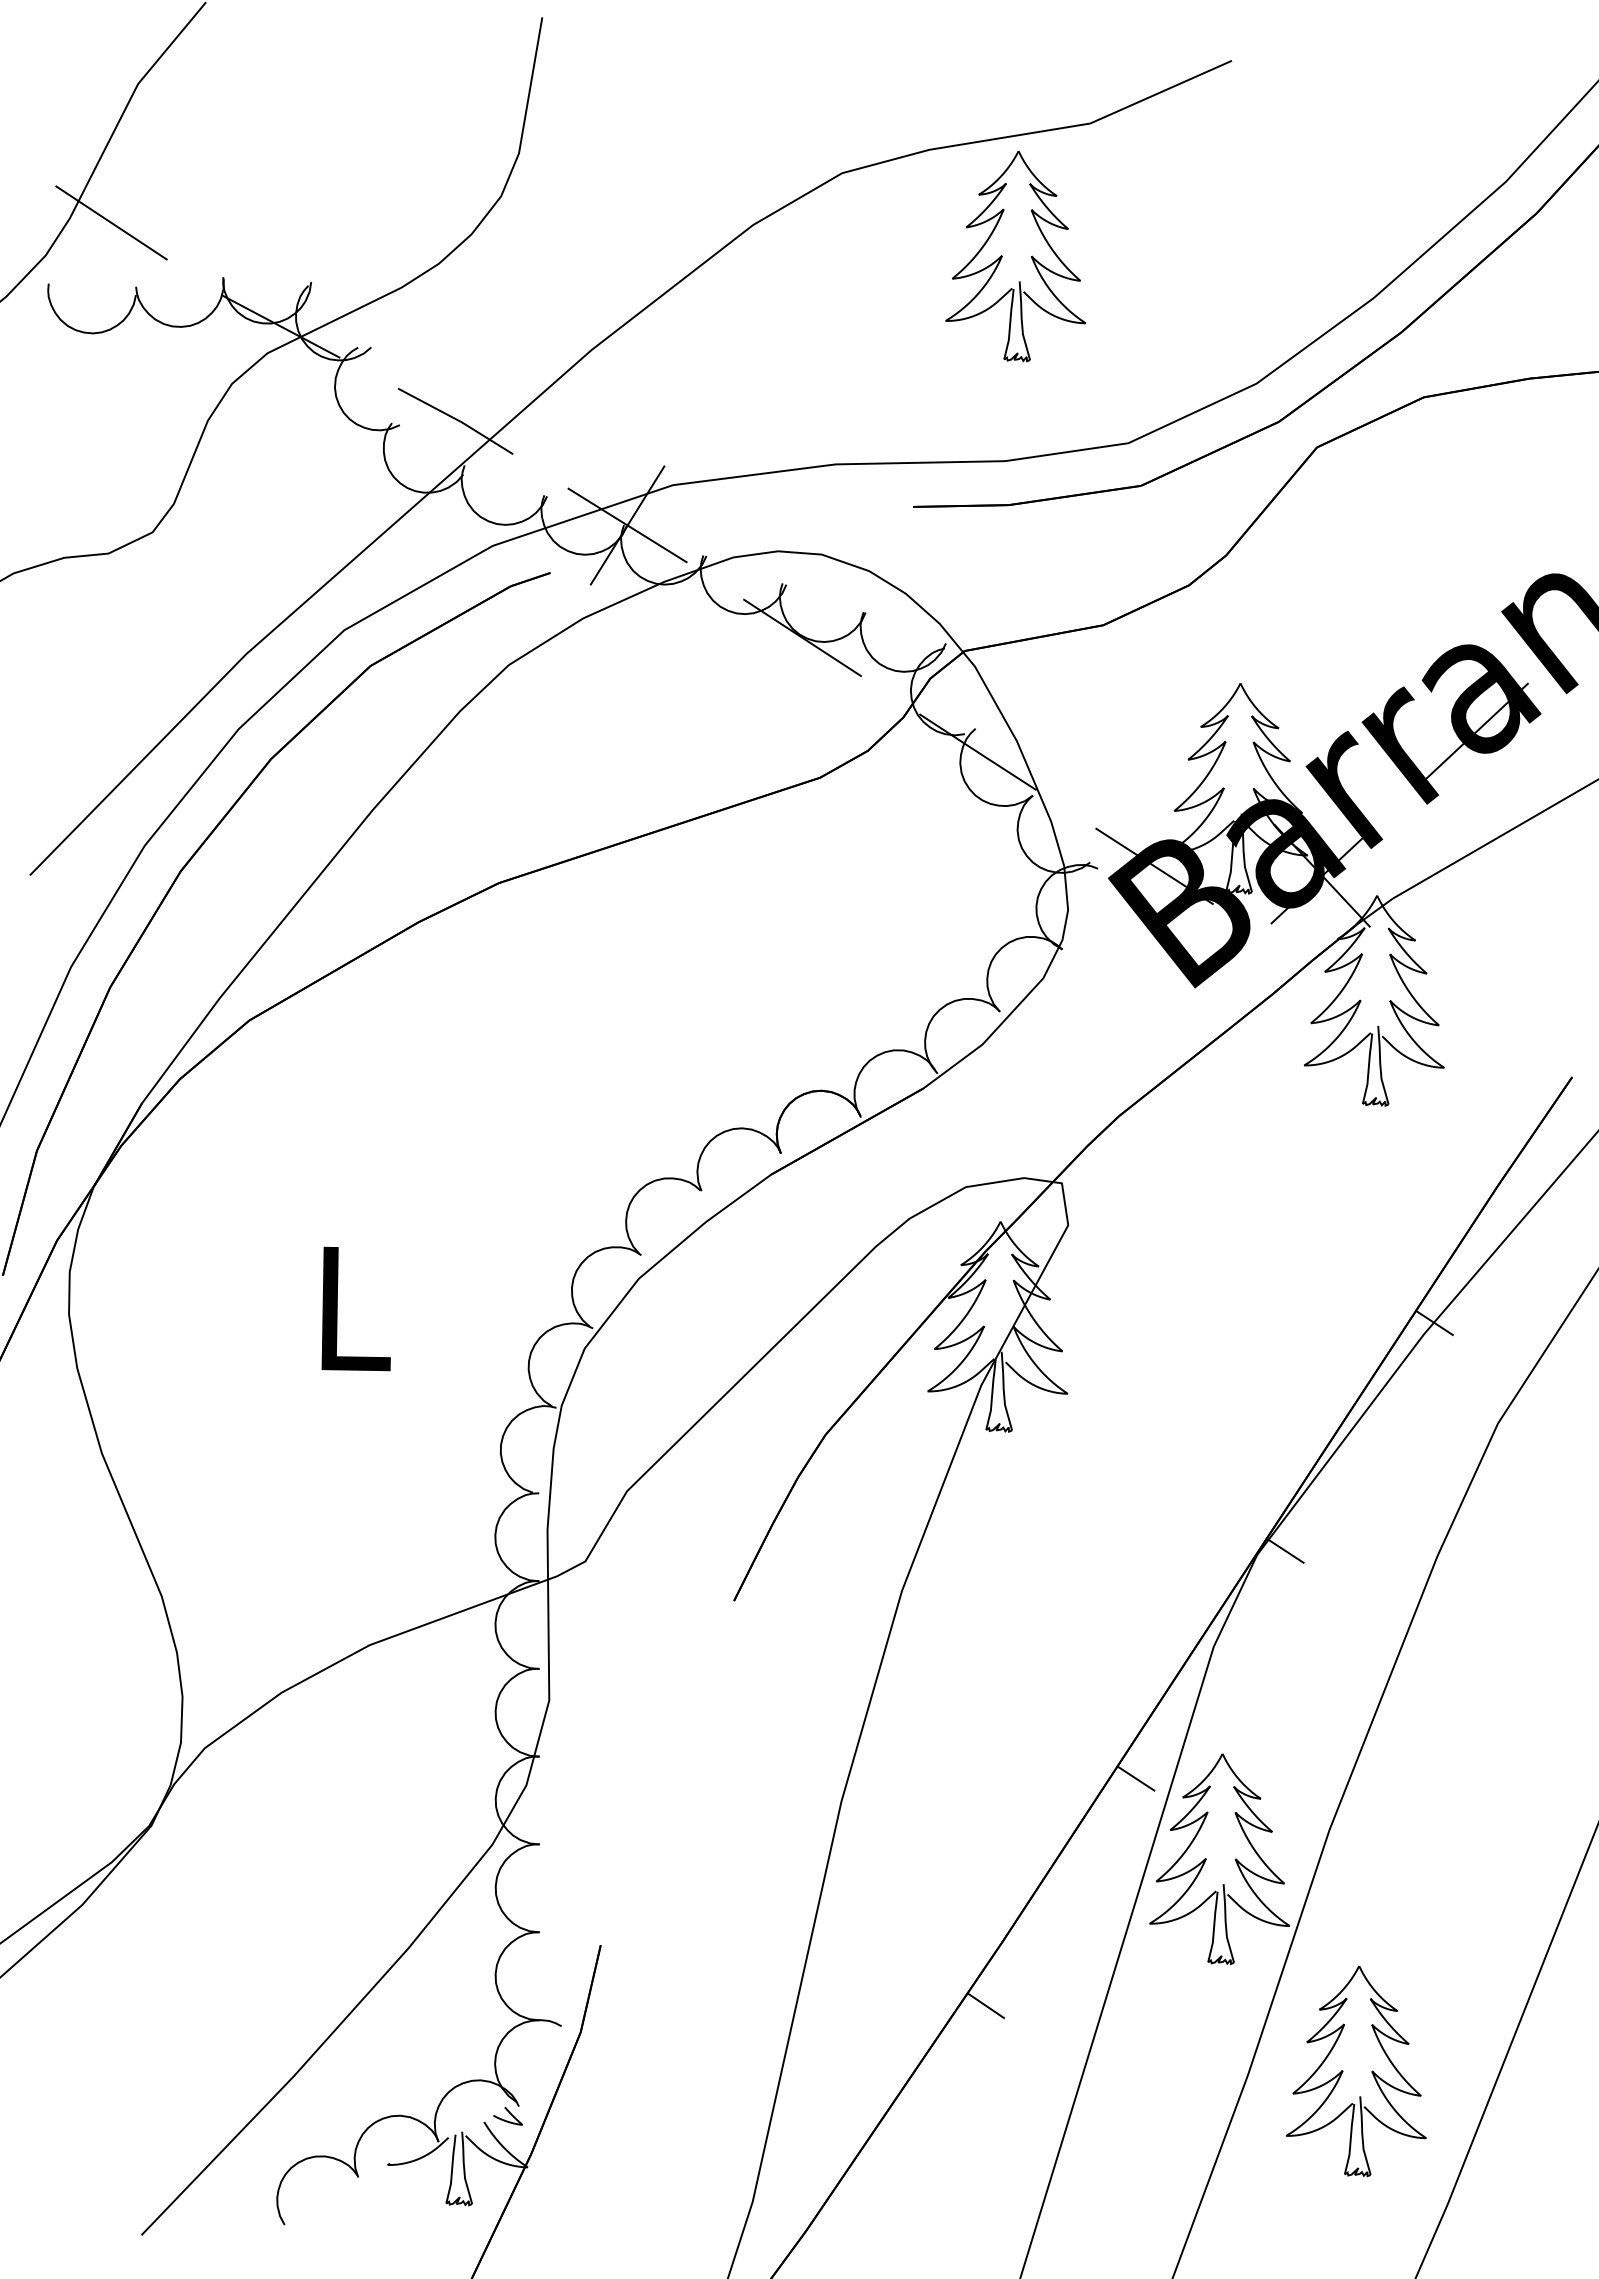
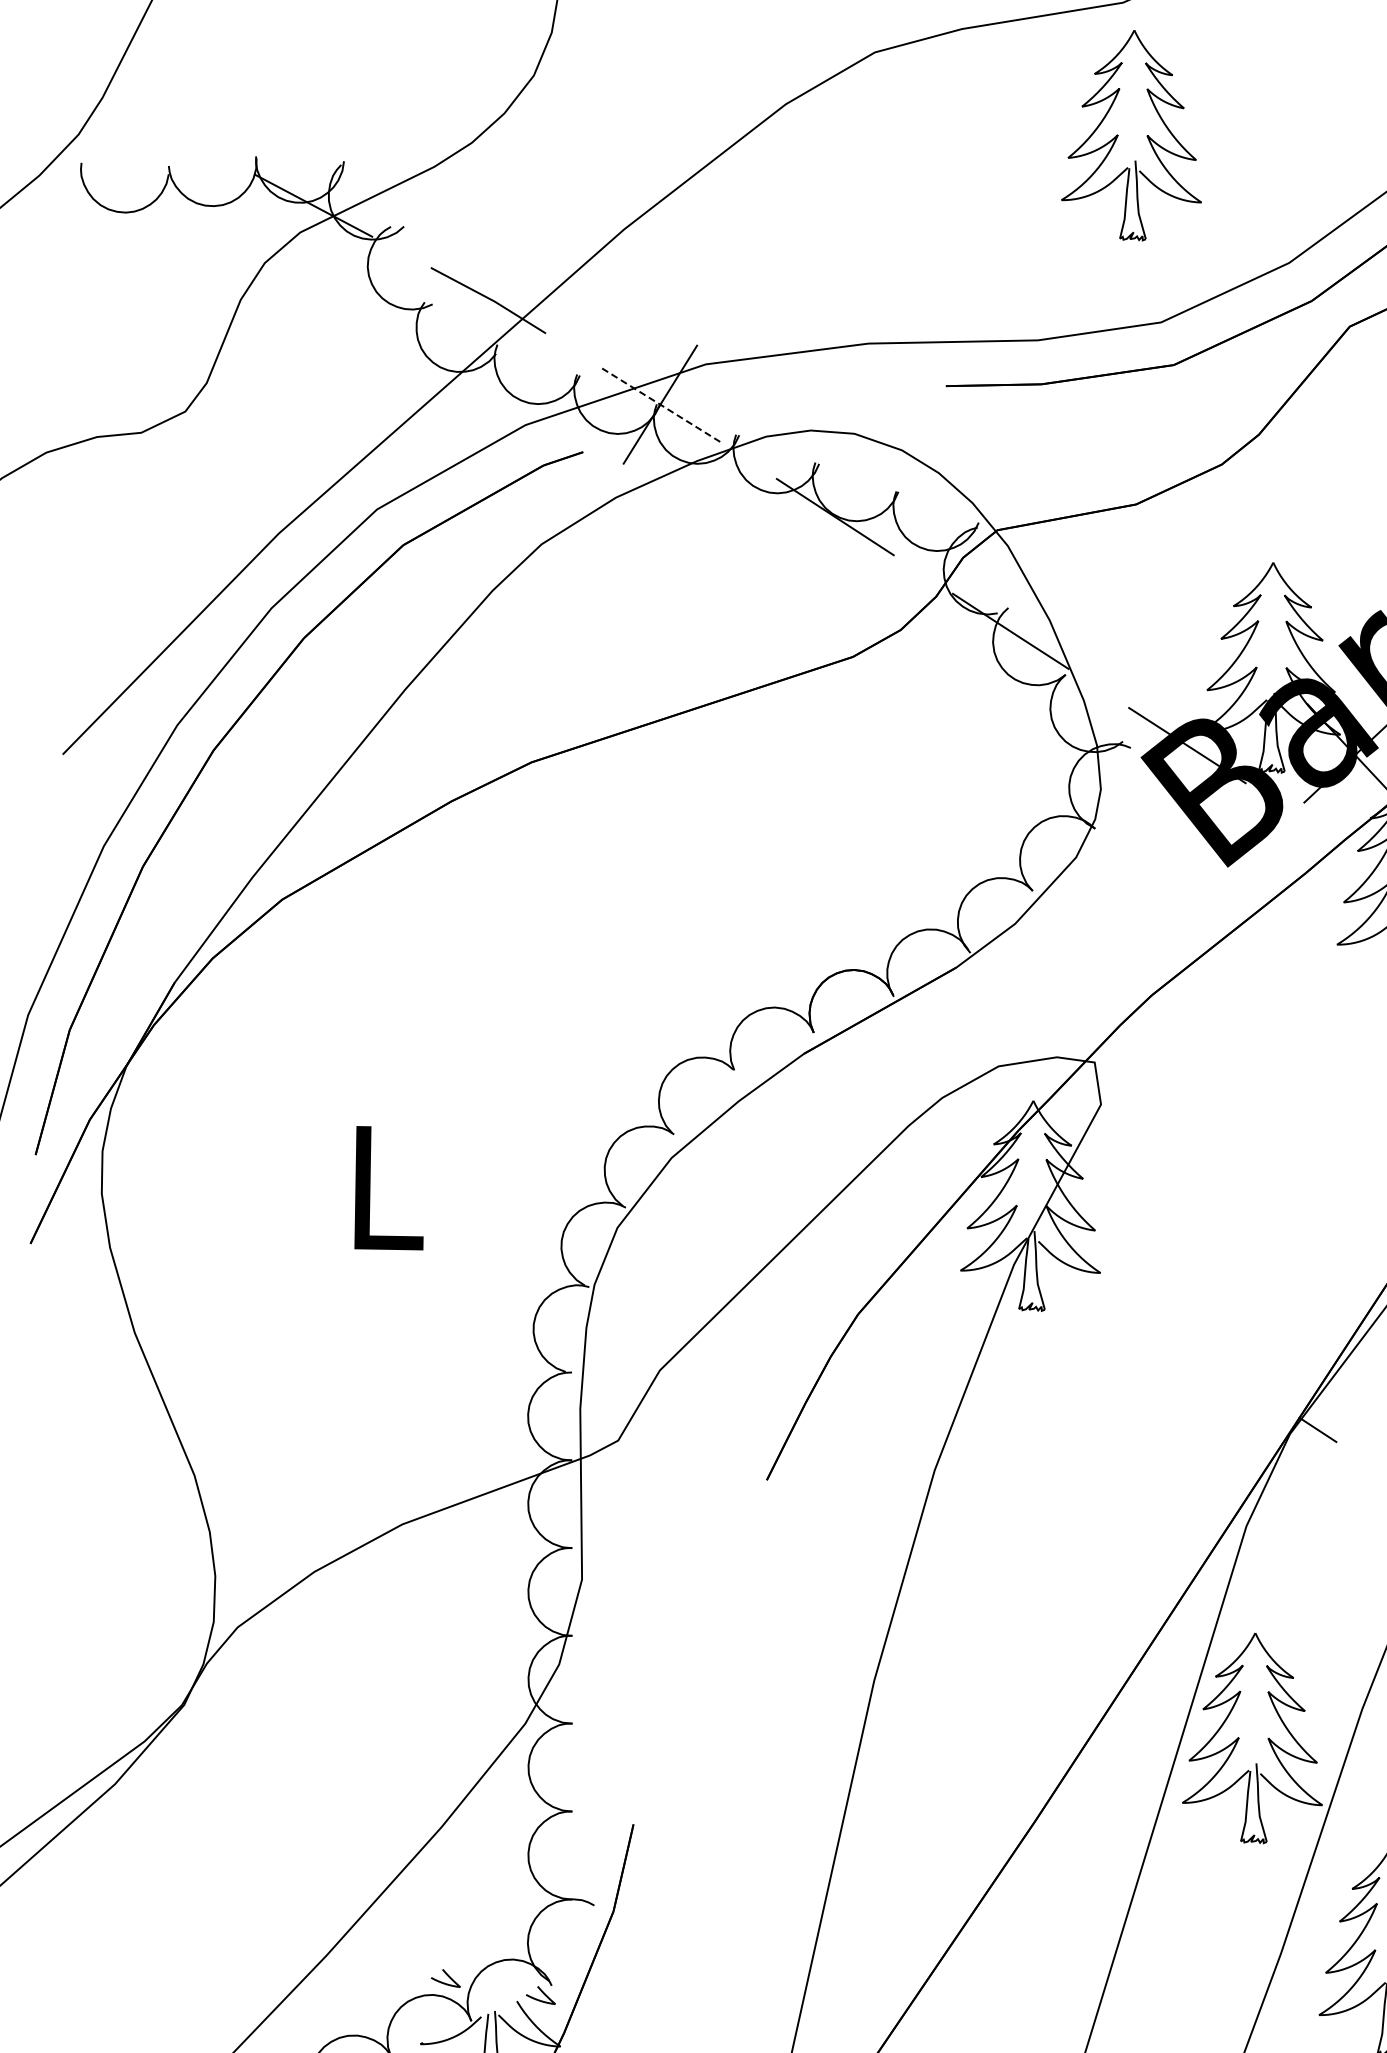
line: (111, 222) -> (144, 101), removed
part: (1002, 256) -> (1118, 135), moved
line: (627, 525) -> (660, 404), solid -> dashed
line: (1135, 1778) -> (1168, 1657), removed
line: (985, 2005) -> (1018, 1884), removed
curve: (414, 2096) -> (447, 1975), added

